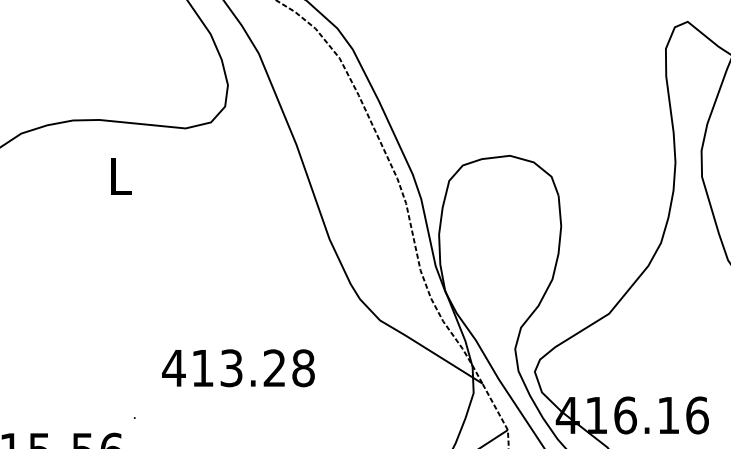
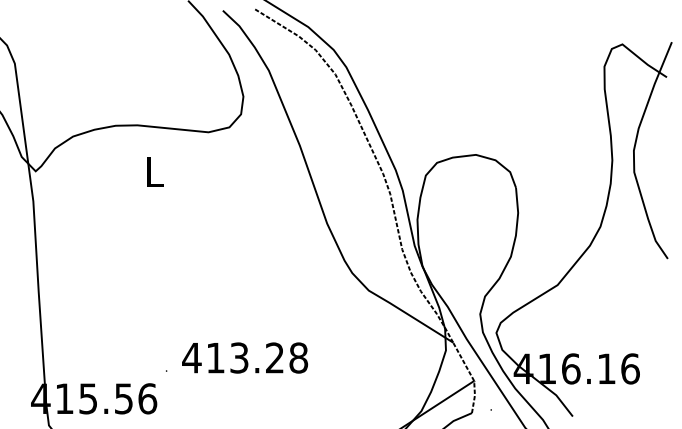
text: (238, 367) -> (245, 357), moved

